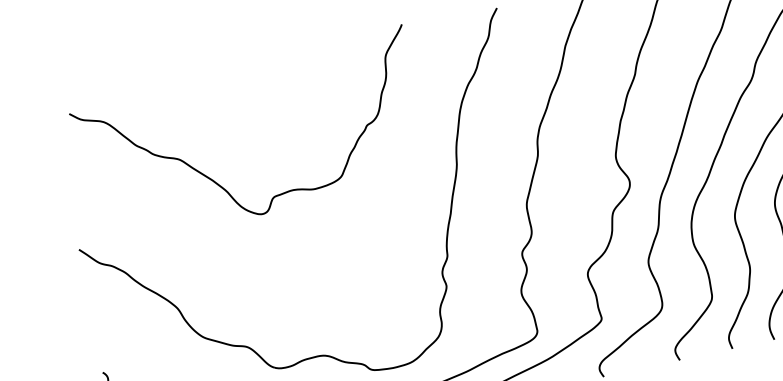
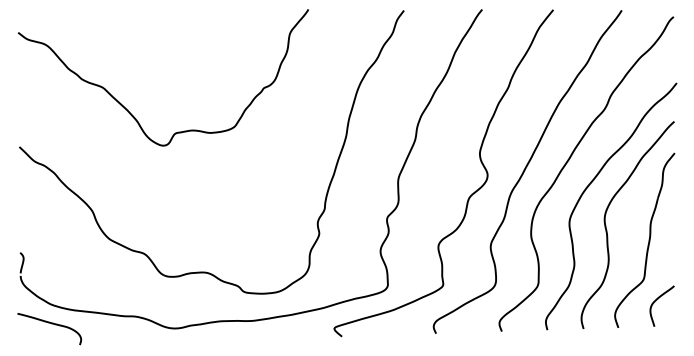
curve: (214, 180) -> (128, 110), moved

